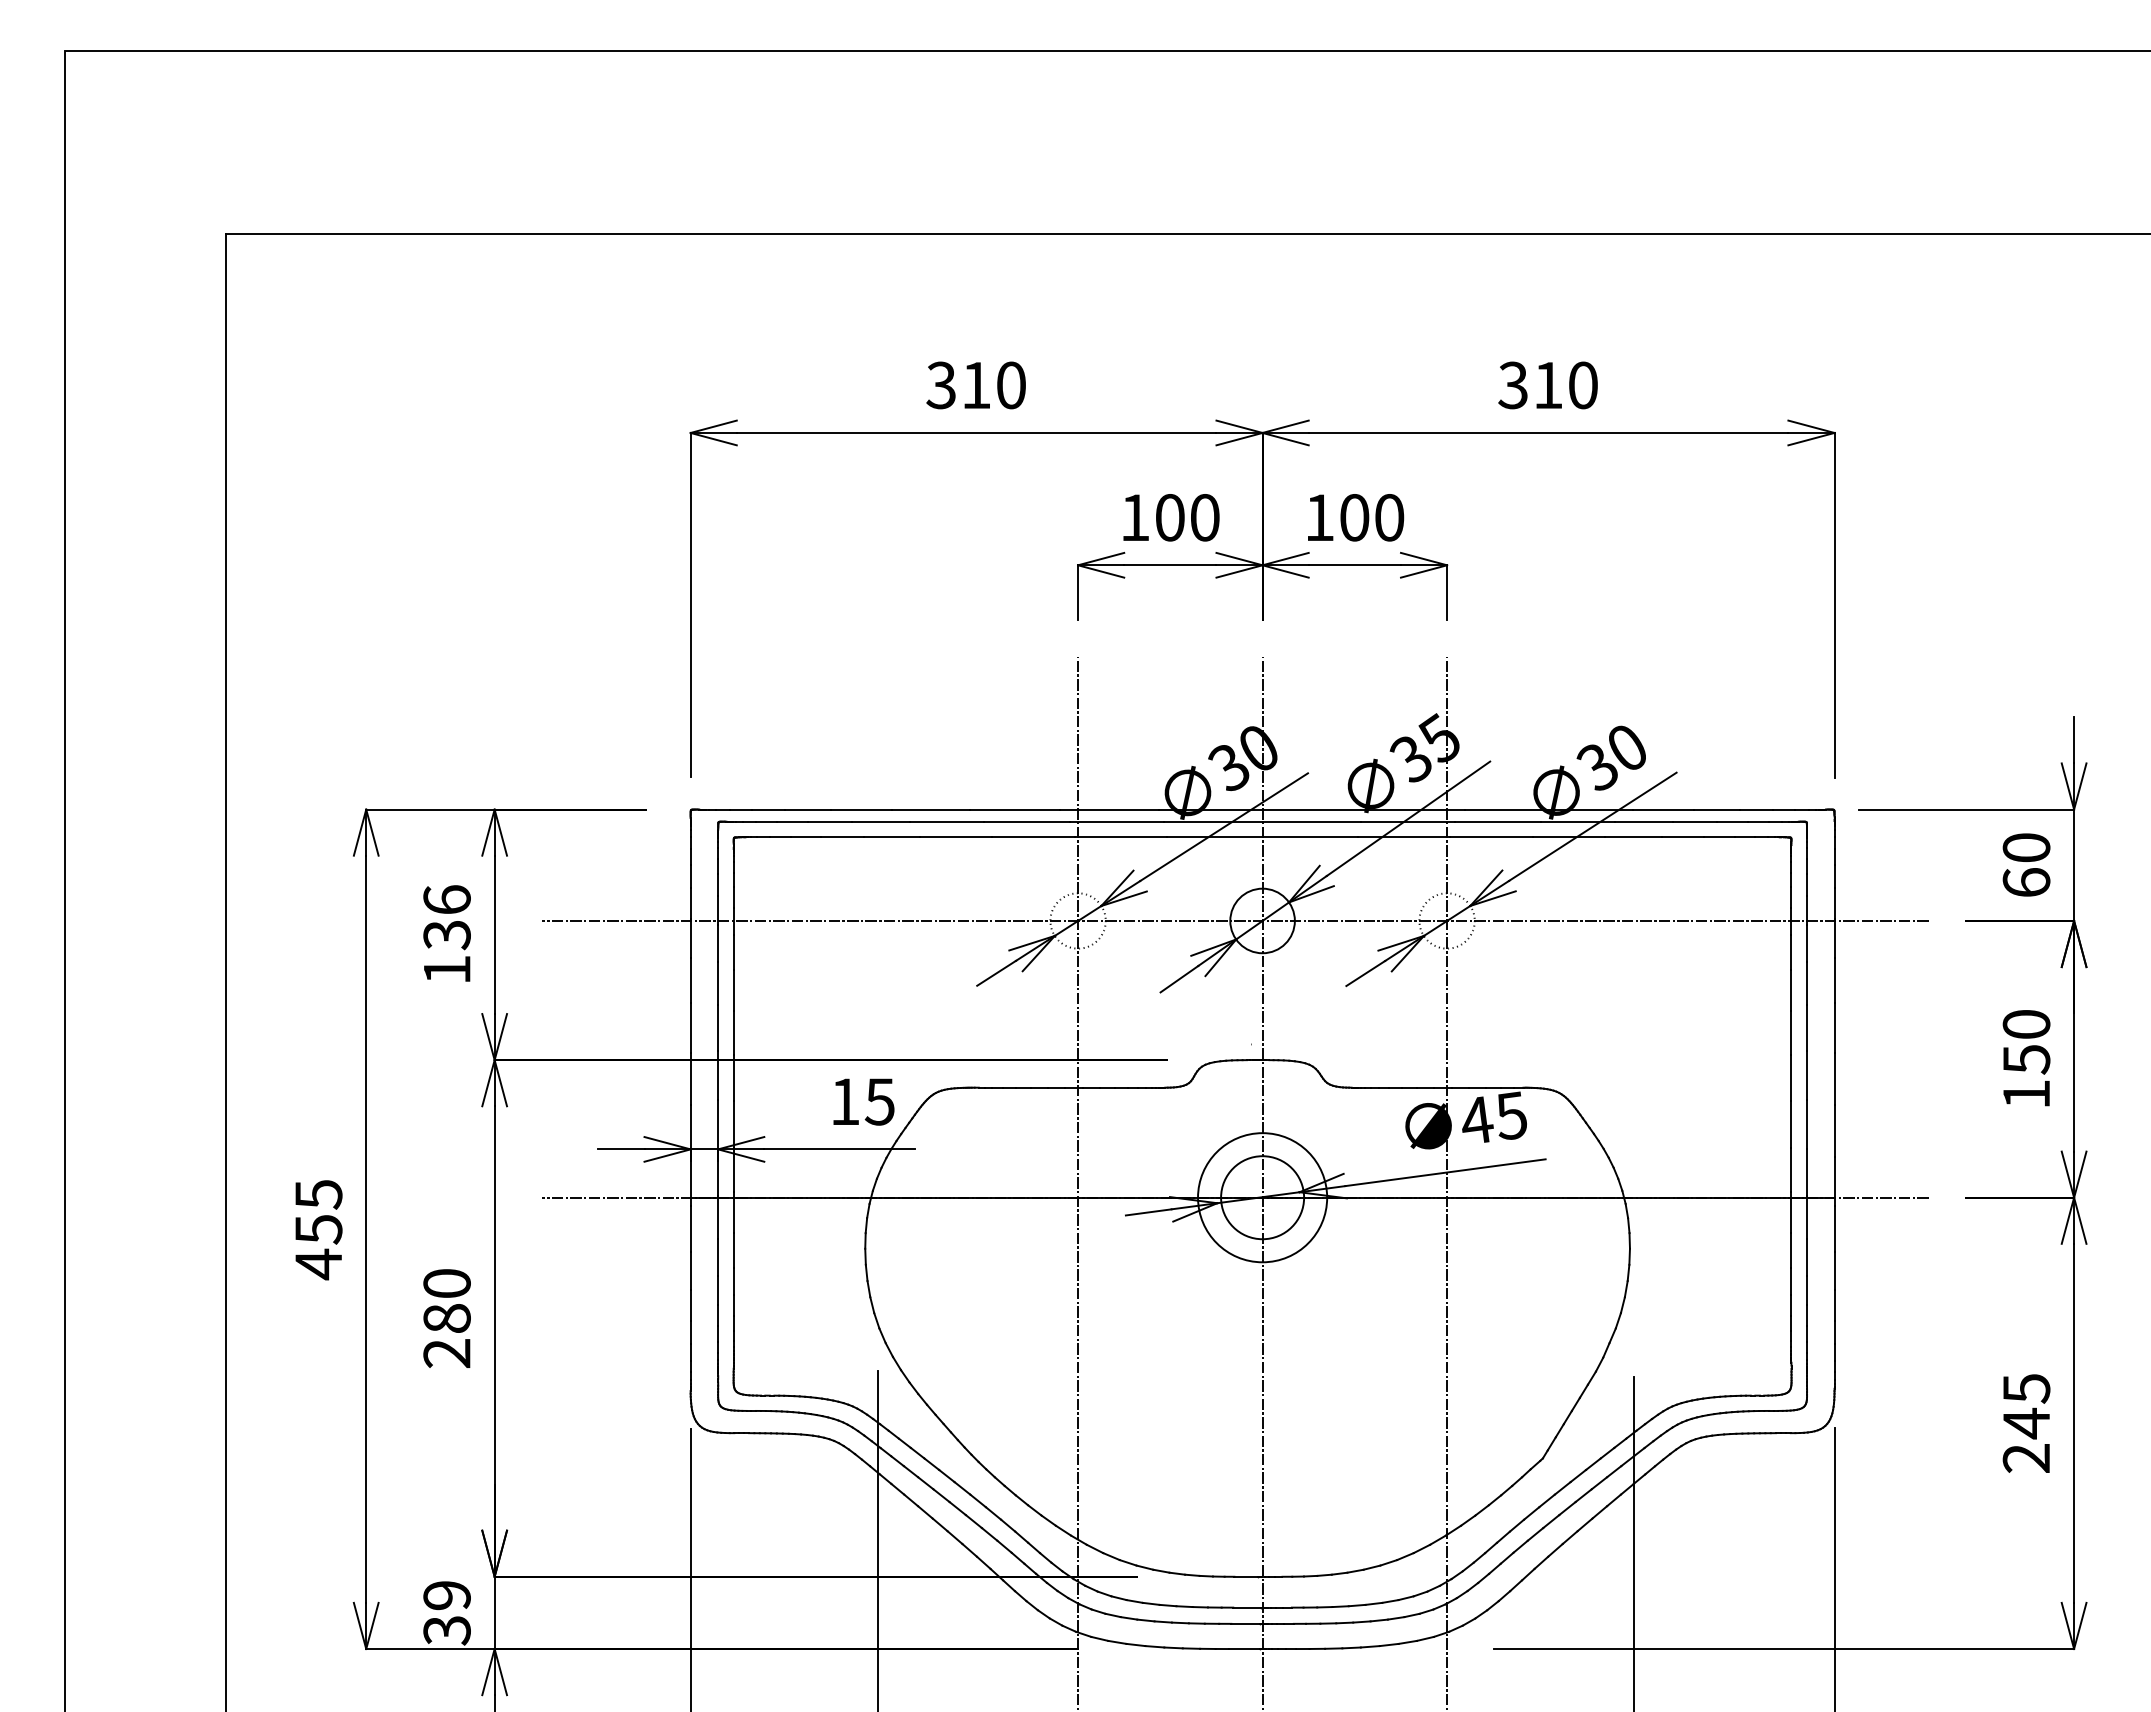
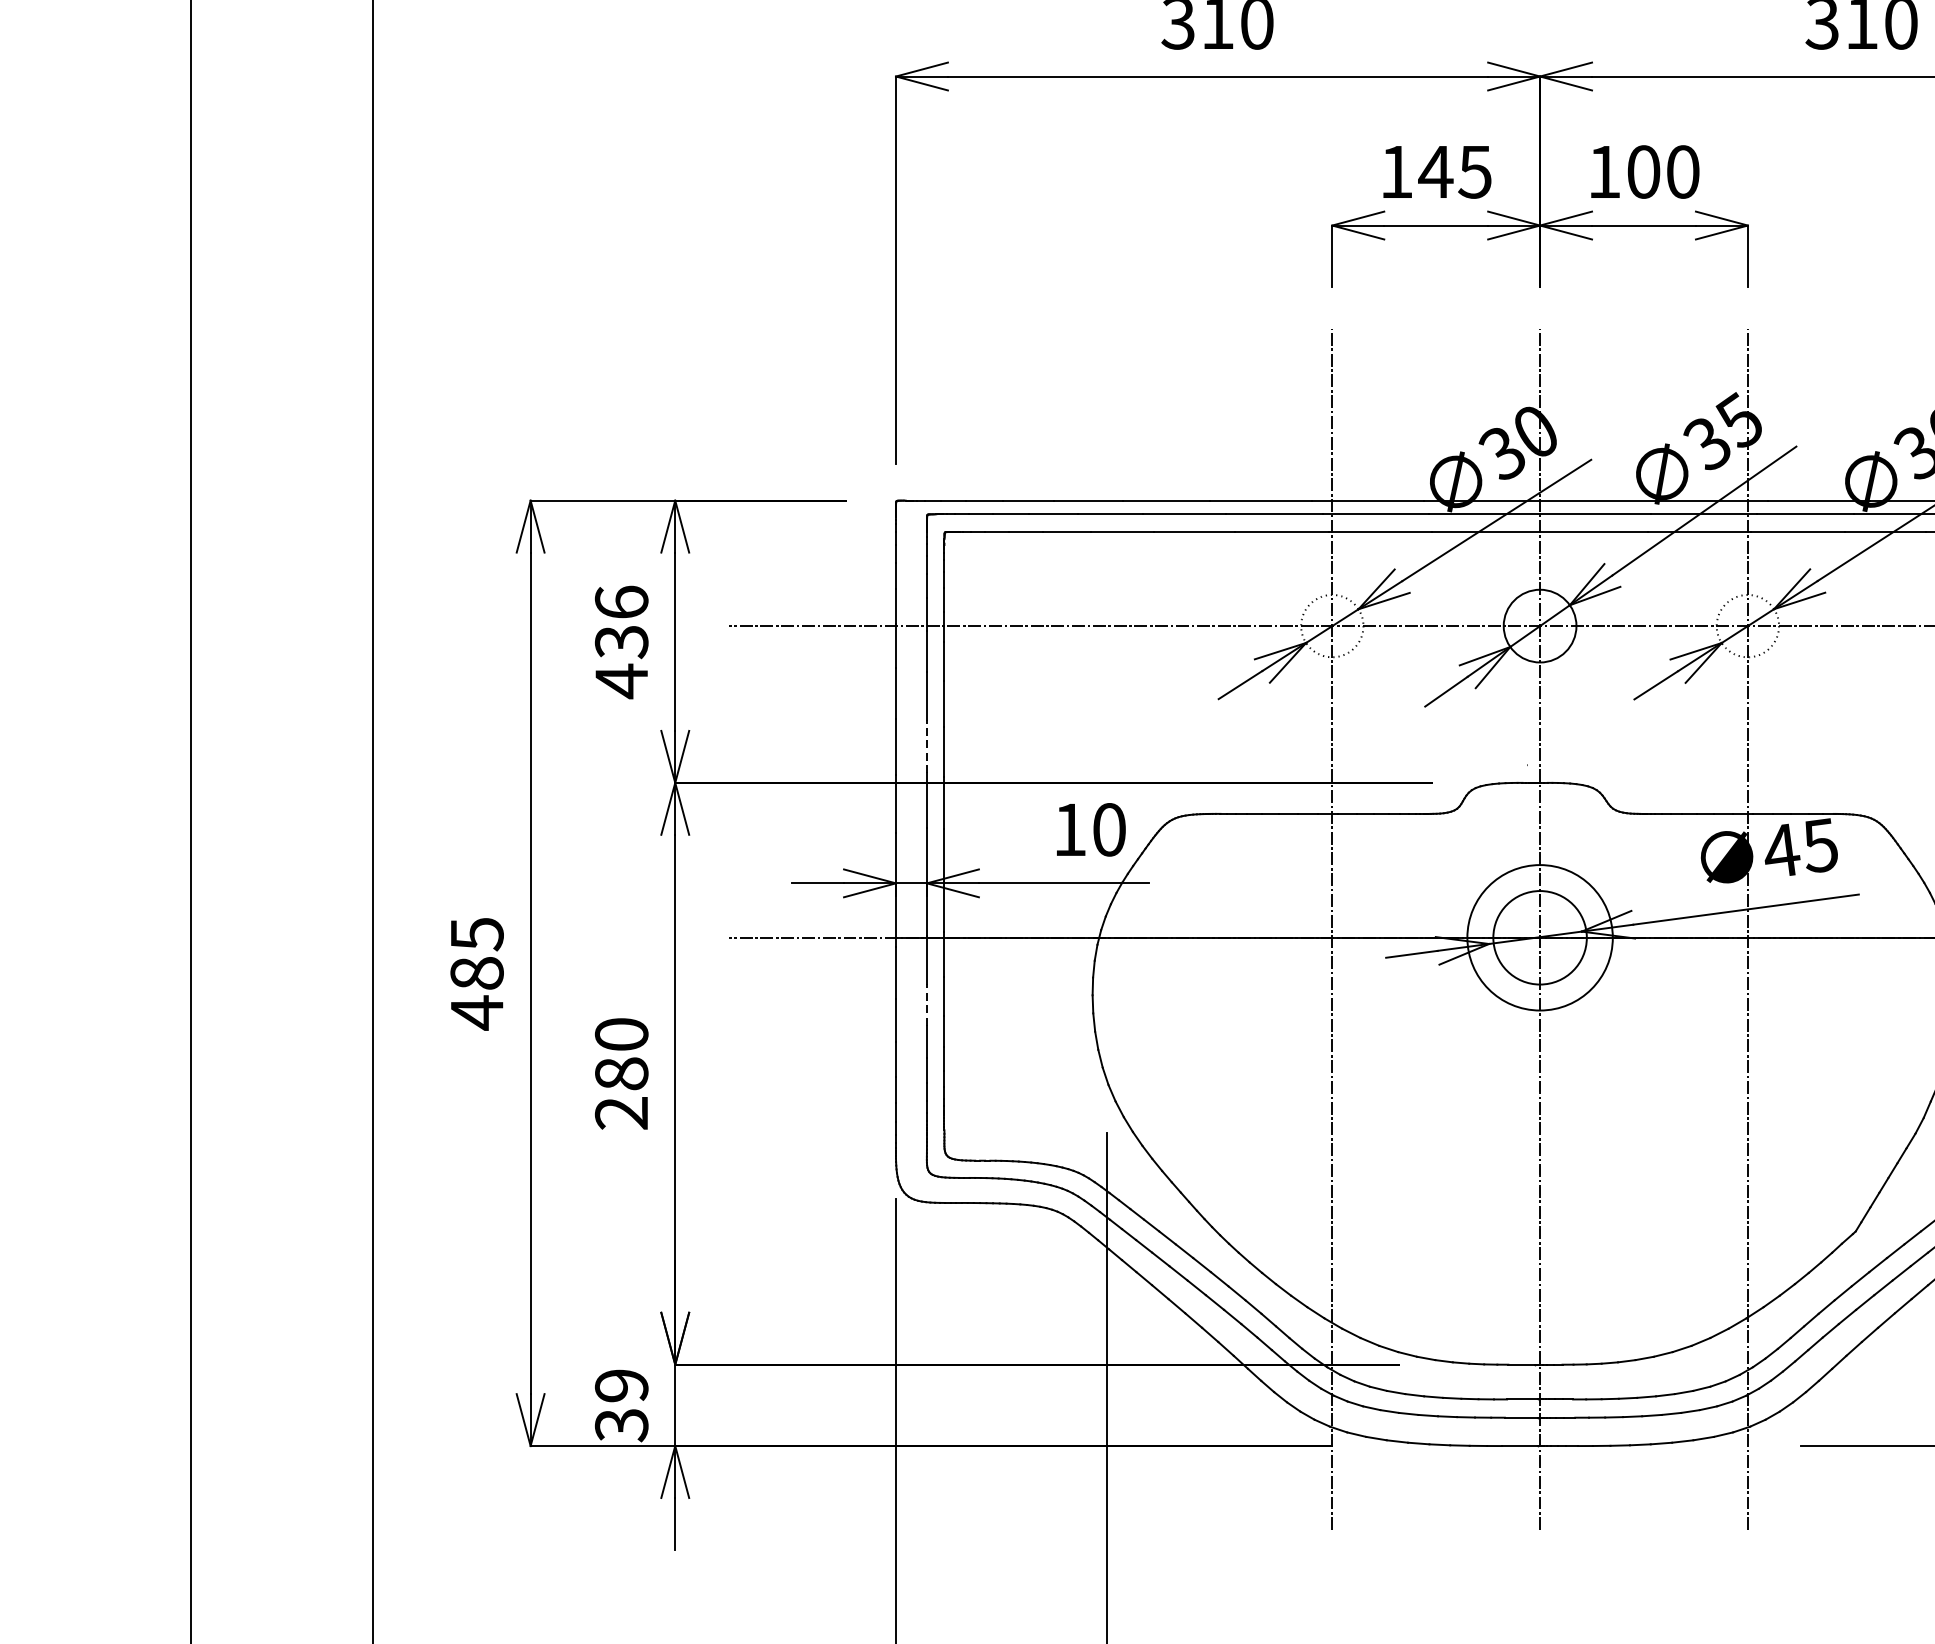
text: (1186, 517) -> (1454, 171), 100 -> 145
text: (447, 969) -> (622, 680), 136 -> 436
line: (718, 1027) -> (927, 746), solid -> dashed
text: (879, 1101) -> (1108, 829), 15 -> 10
text: (318, 1229) -> (476, 973), 455 -> 485
line: (718, 1256) -> (927, 1003), solid -> dashed

